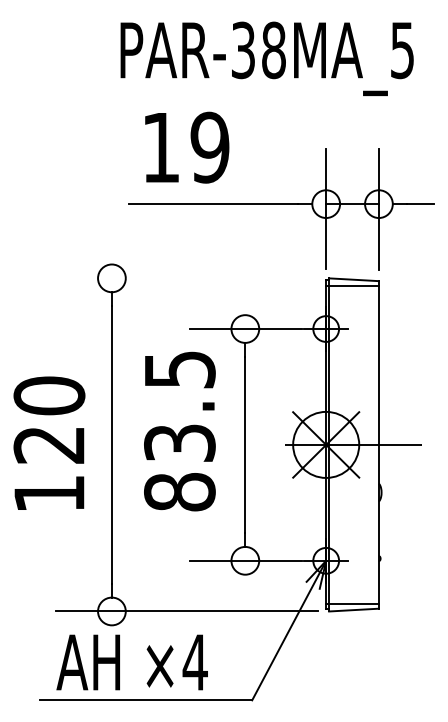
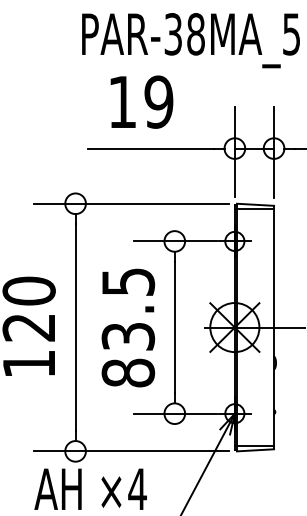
text: (187, 147) -> (142, 102), moved
line: (187, 278) -> (131, 203), added
text: (179, 431) -> (128, 327), moved

